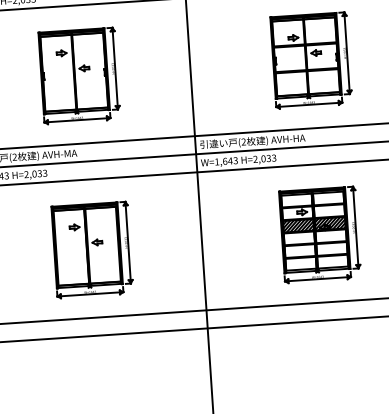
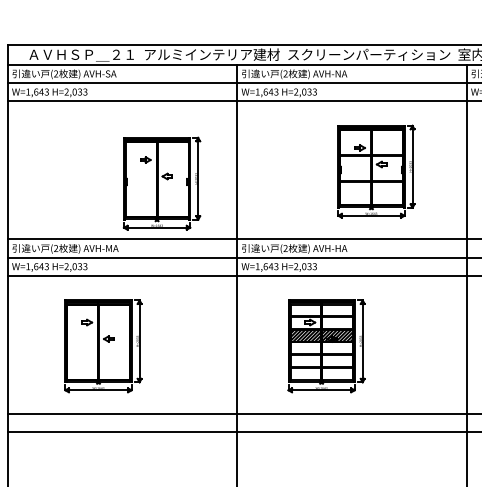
part: (311, 60) -> (376, 171), moved
part: (78, 75) -> (161, 183), moved
part: (319, 235) -> (326, 346), moved
part: (92, 250) -> (103, 346), moved

